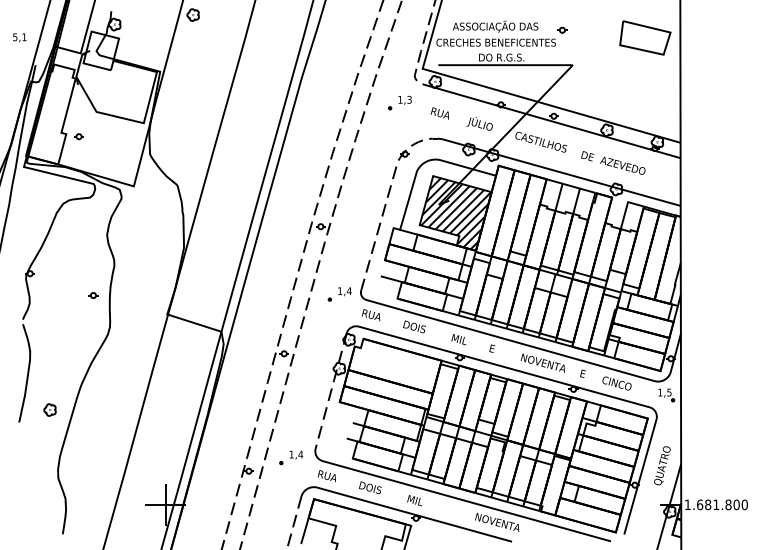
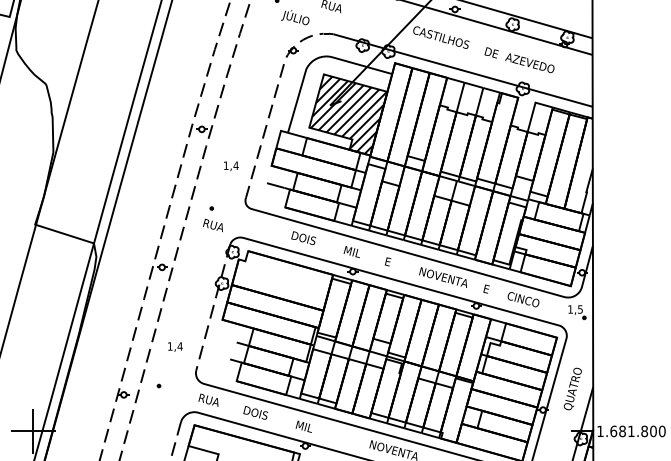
text: (479, 123) -> (294, 17), moved
text: (344, 291) -> (230, 166), moved
text: (370, 315) -> (212, 225), moved
text: (296, 454) -> (175, 346), moved

